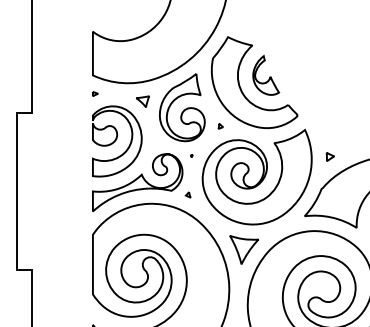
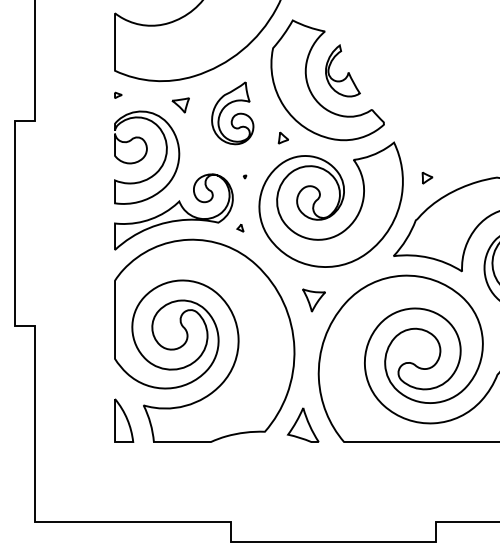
part: (182, 107) -> (232, 113), size x0.7
part: (220, 126) -> (282, 137), size x1.6
part: (243, 249) -> (313, 300), size x0.6

